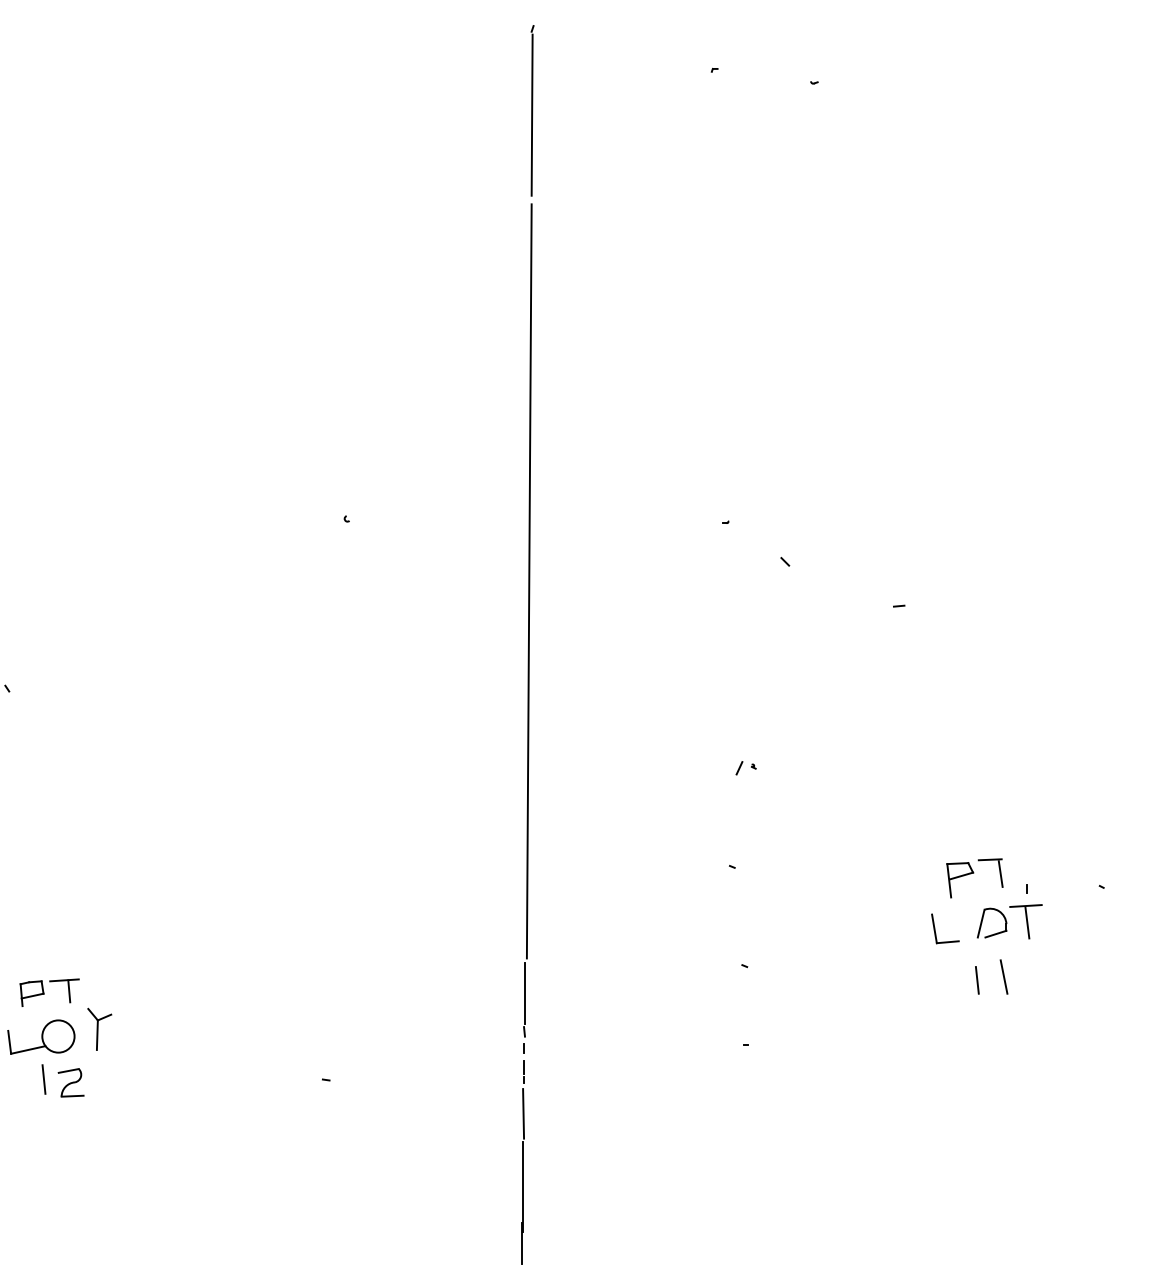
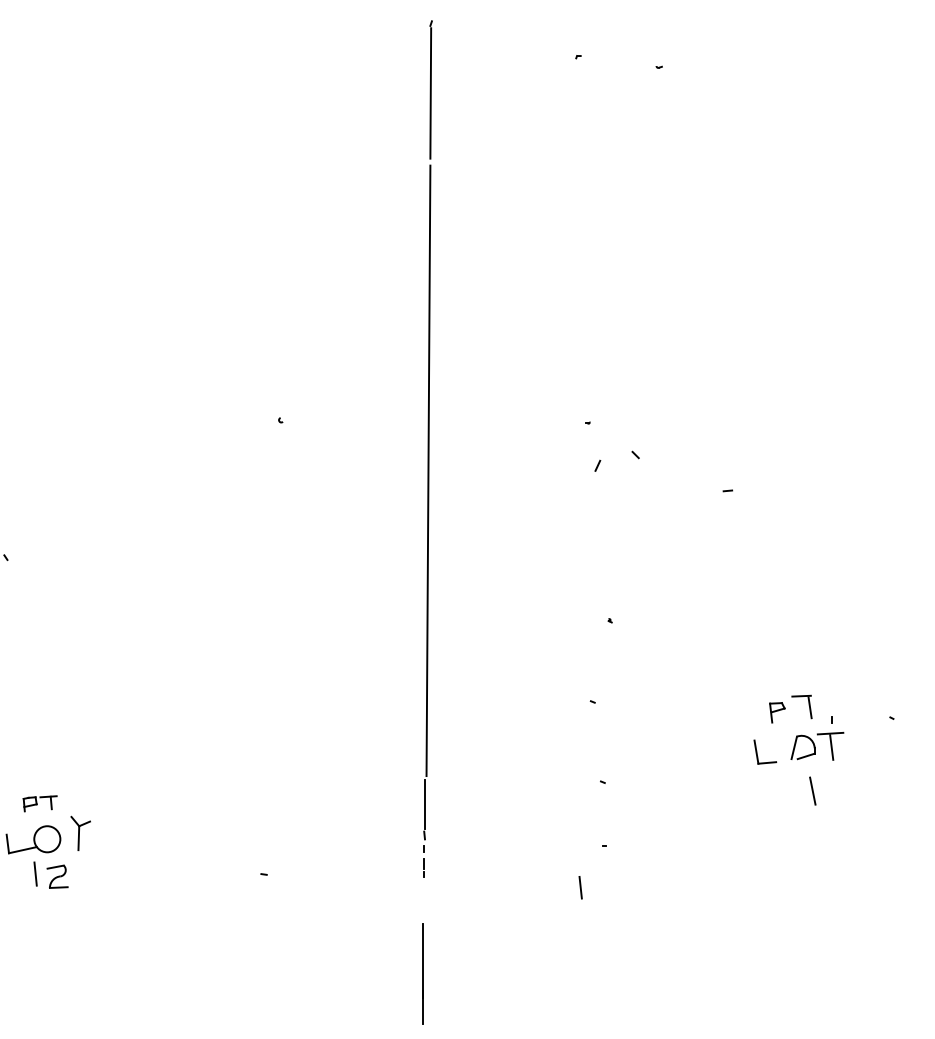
line: (739, 768) -> (597, 466), moved
part: (960, 880) -> (777, 712), size x0.7
line: (977, 980) -> (580, 887), moved
part: (49, 992) -> (40, 803), size x0.7
line: (523, 1113) -> (423, 901), removed

